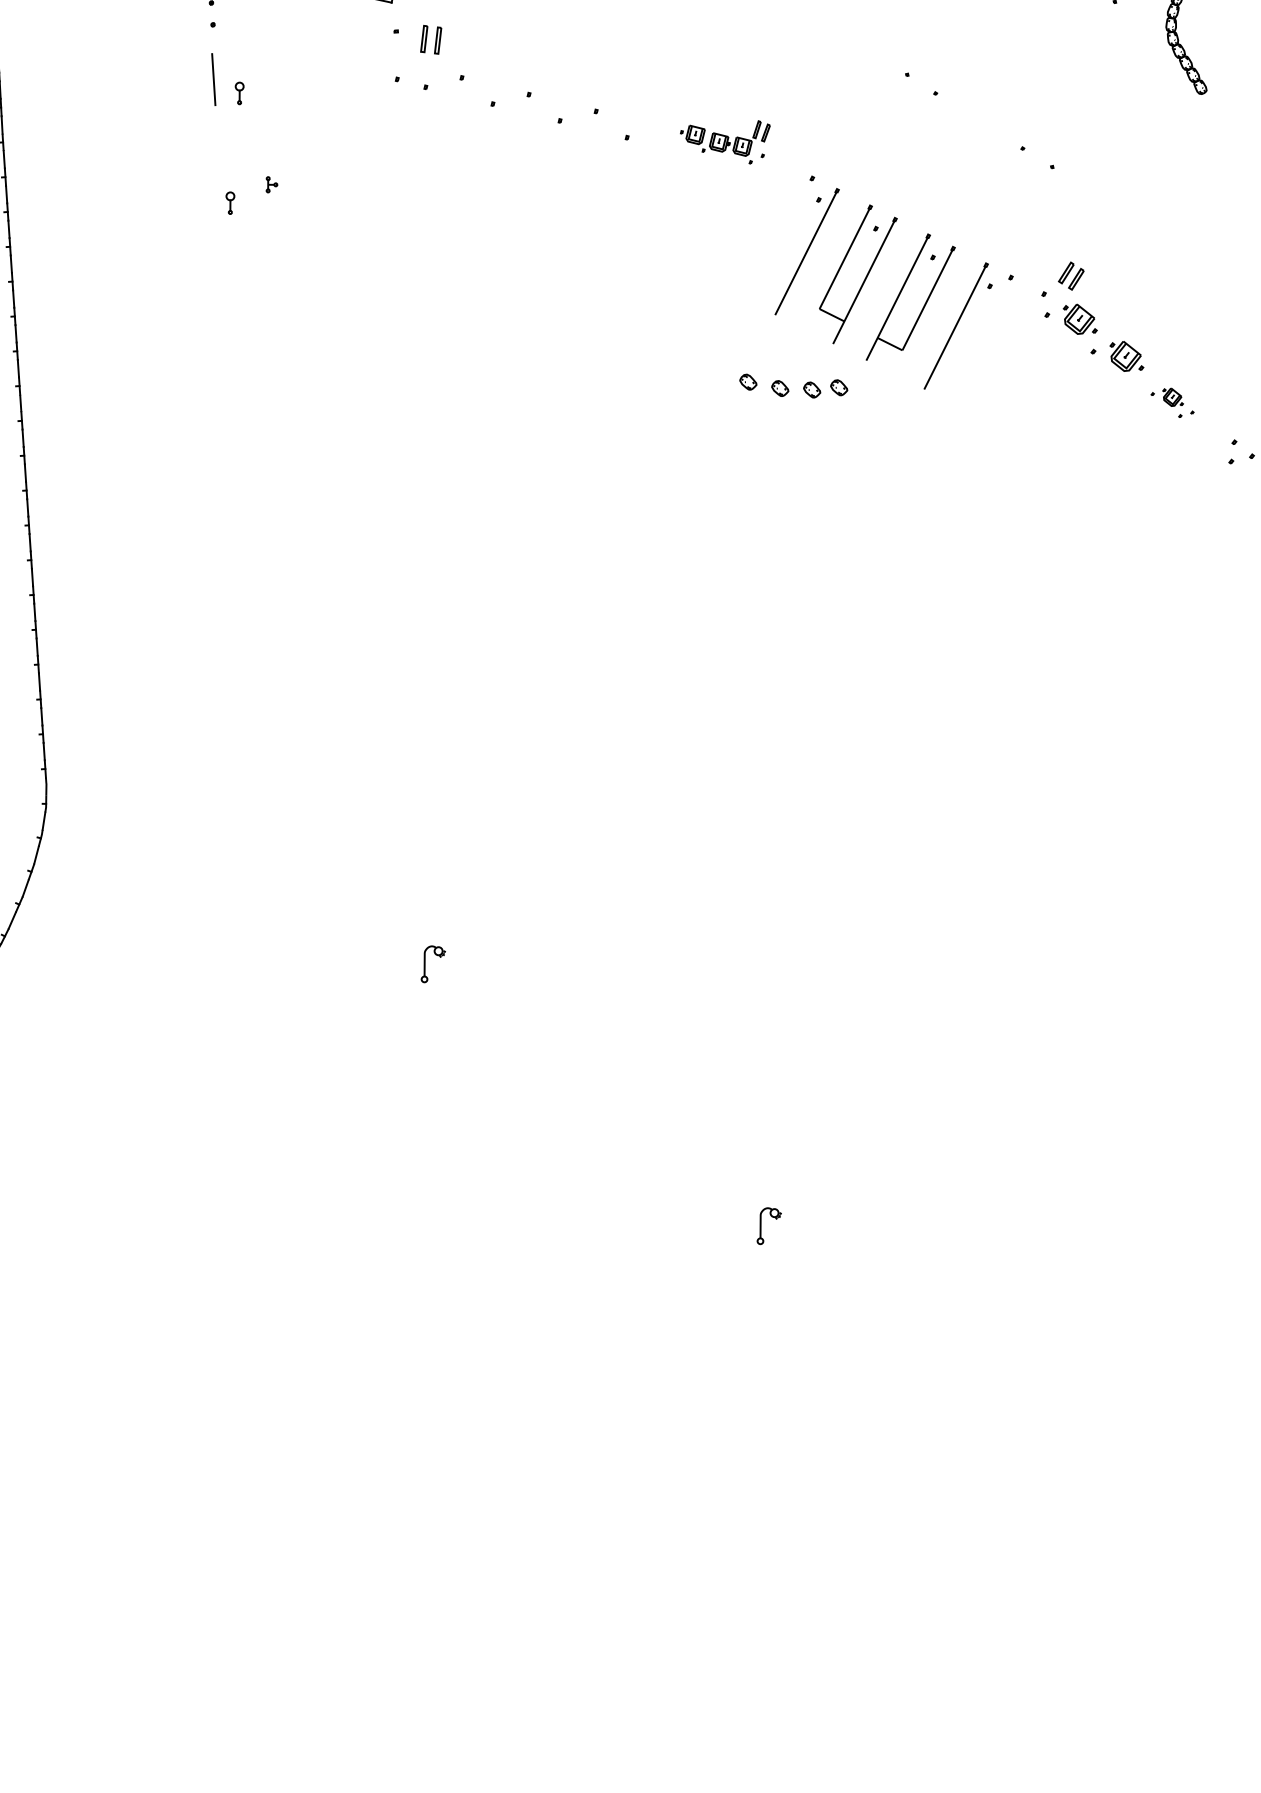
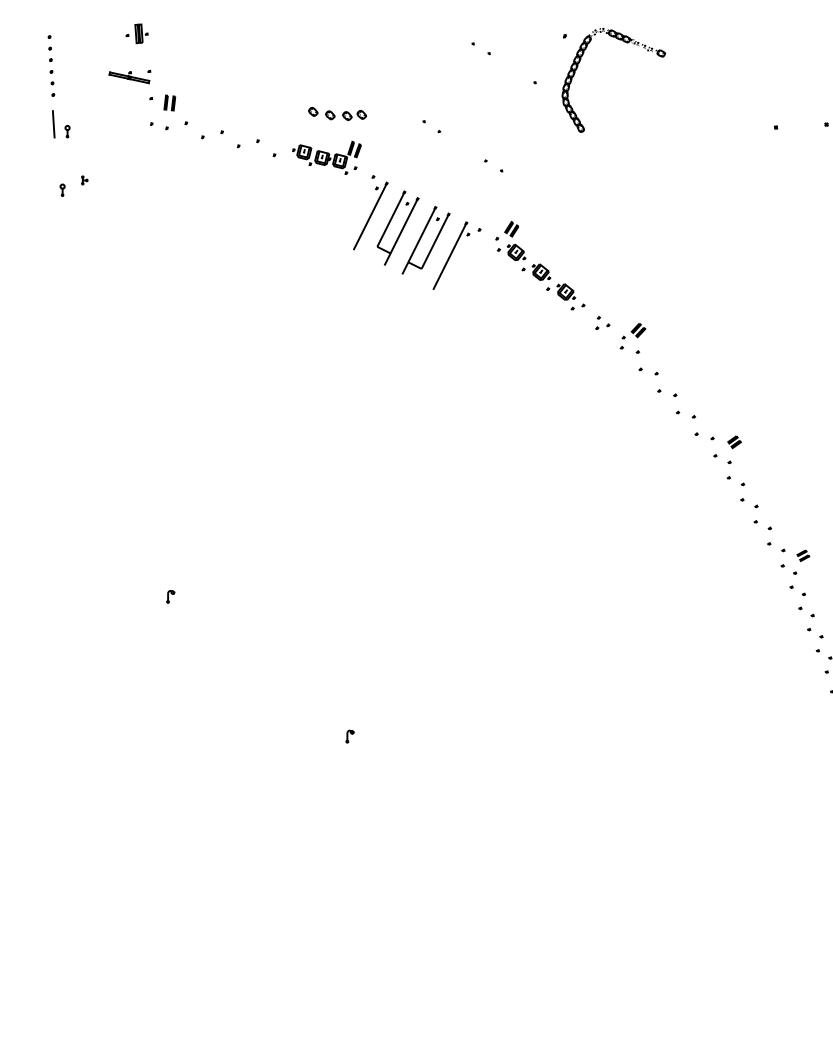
part: (724, 141) -> (326, 157), size x1.43
part: (793, 385) -> (337, 113), moved
part: (1171, 402) -> (565, 296), size x1.67
part: (432, 963) -> (170, 596), size x0.62
part: (767, 1225) -> (349, 736), size x0.62

